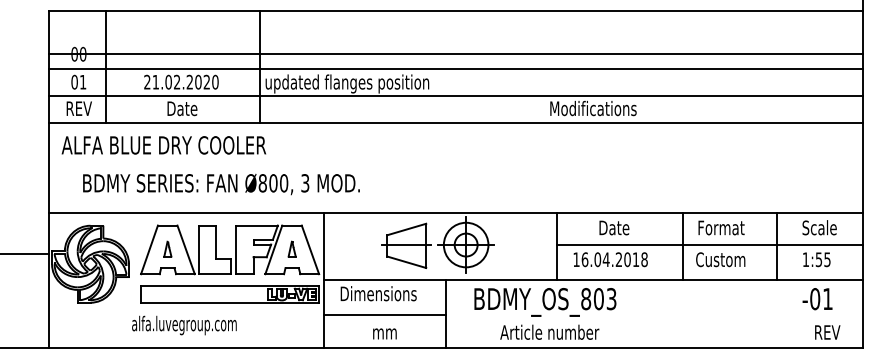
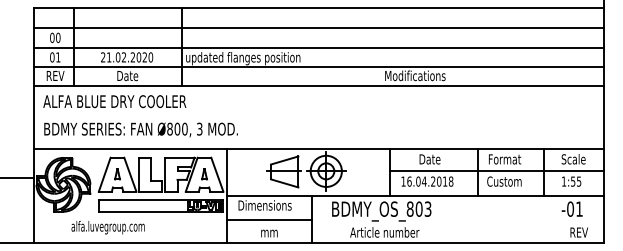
line: (456, 55) -> (319, 28), moved
text: (220, 183) -> (140, 129), moved
text: (183, 325) -> (107, 227), moved

